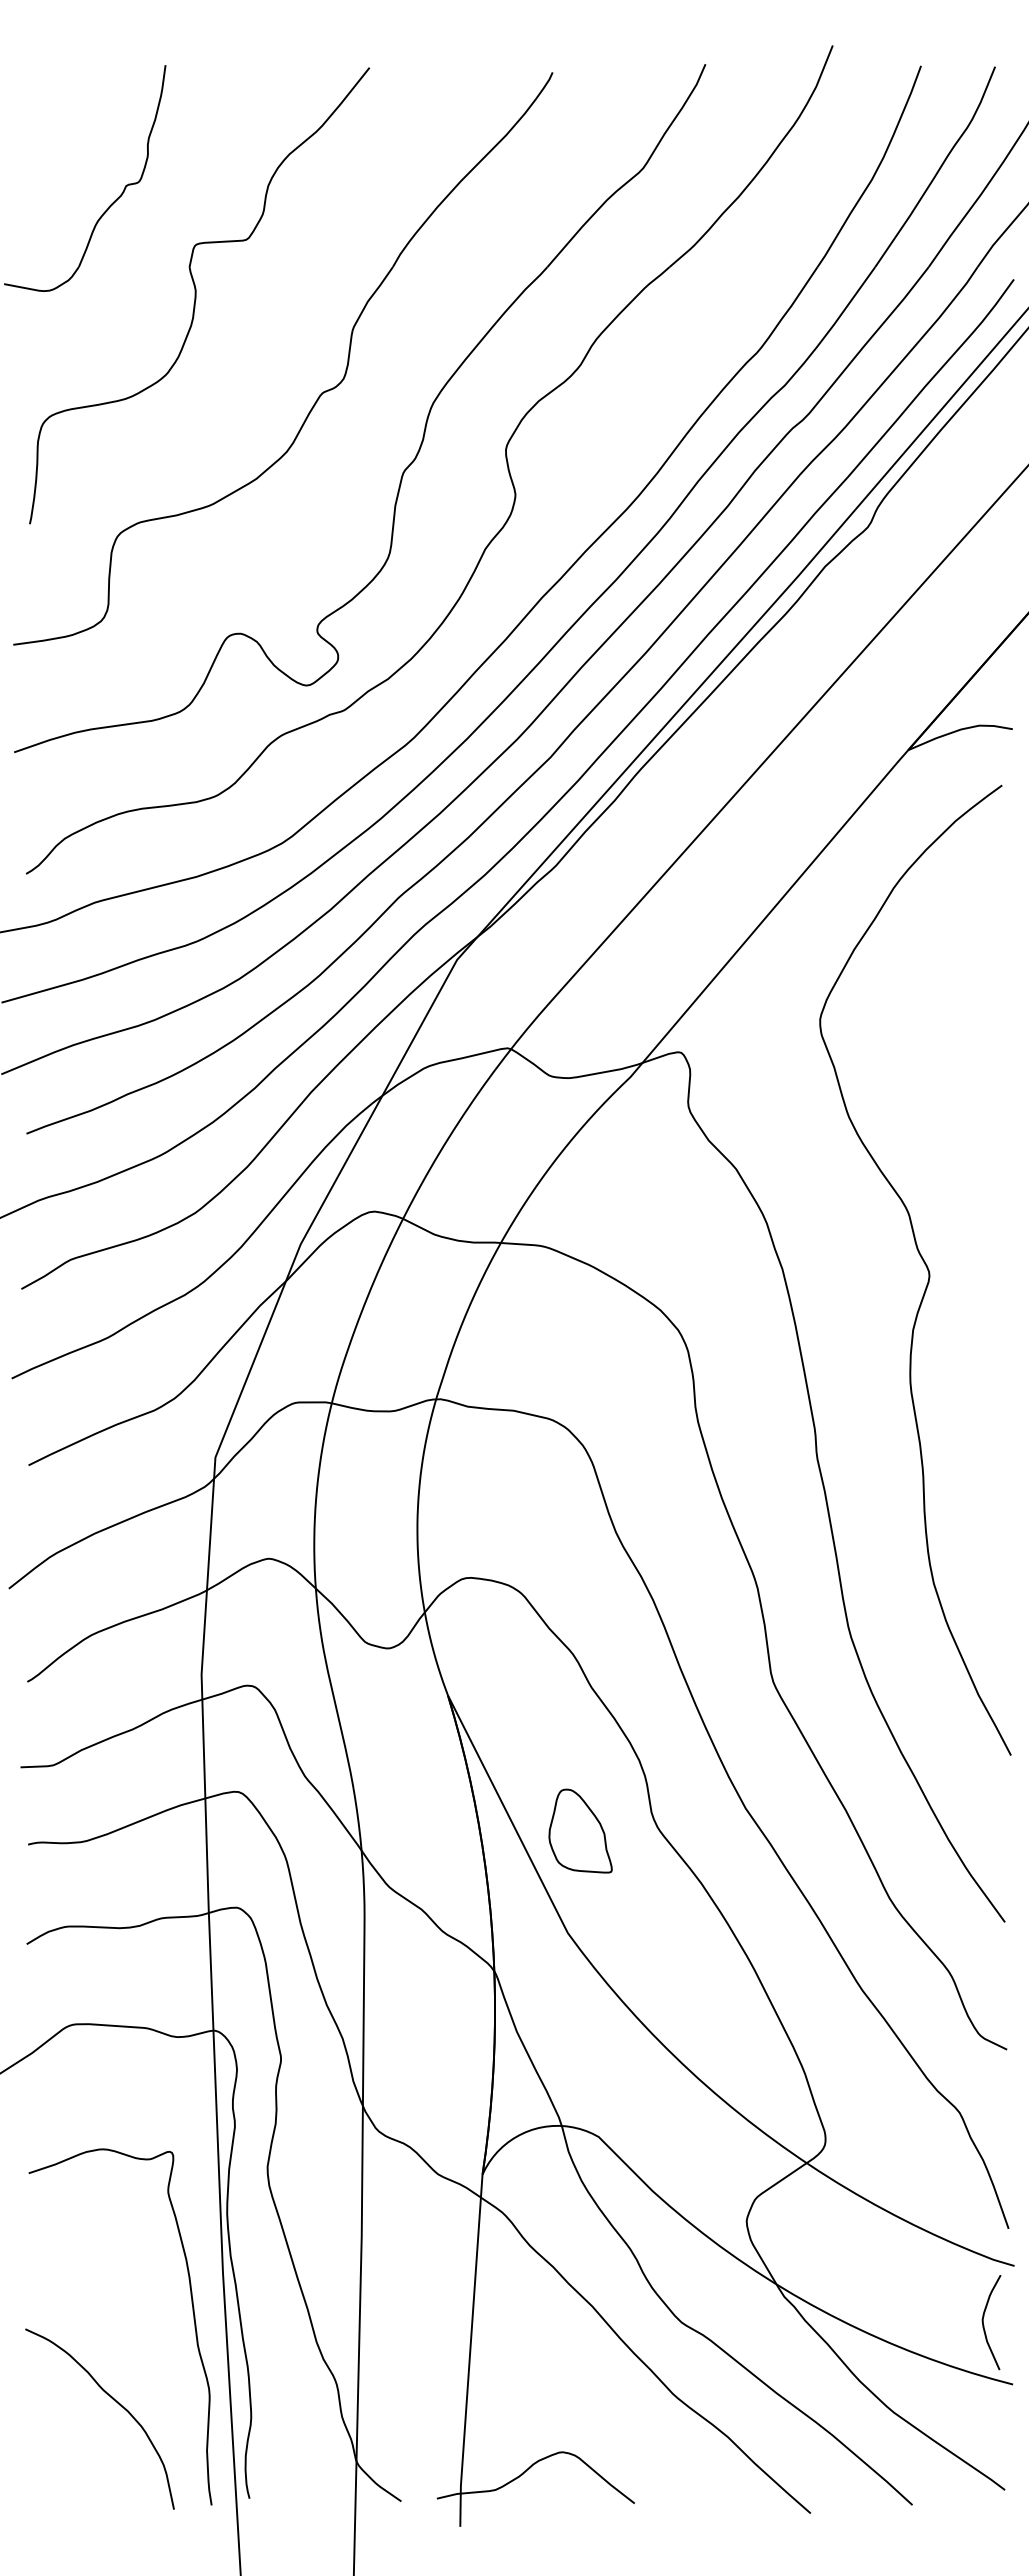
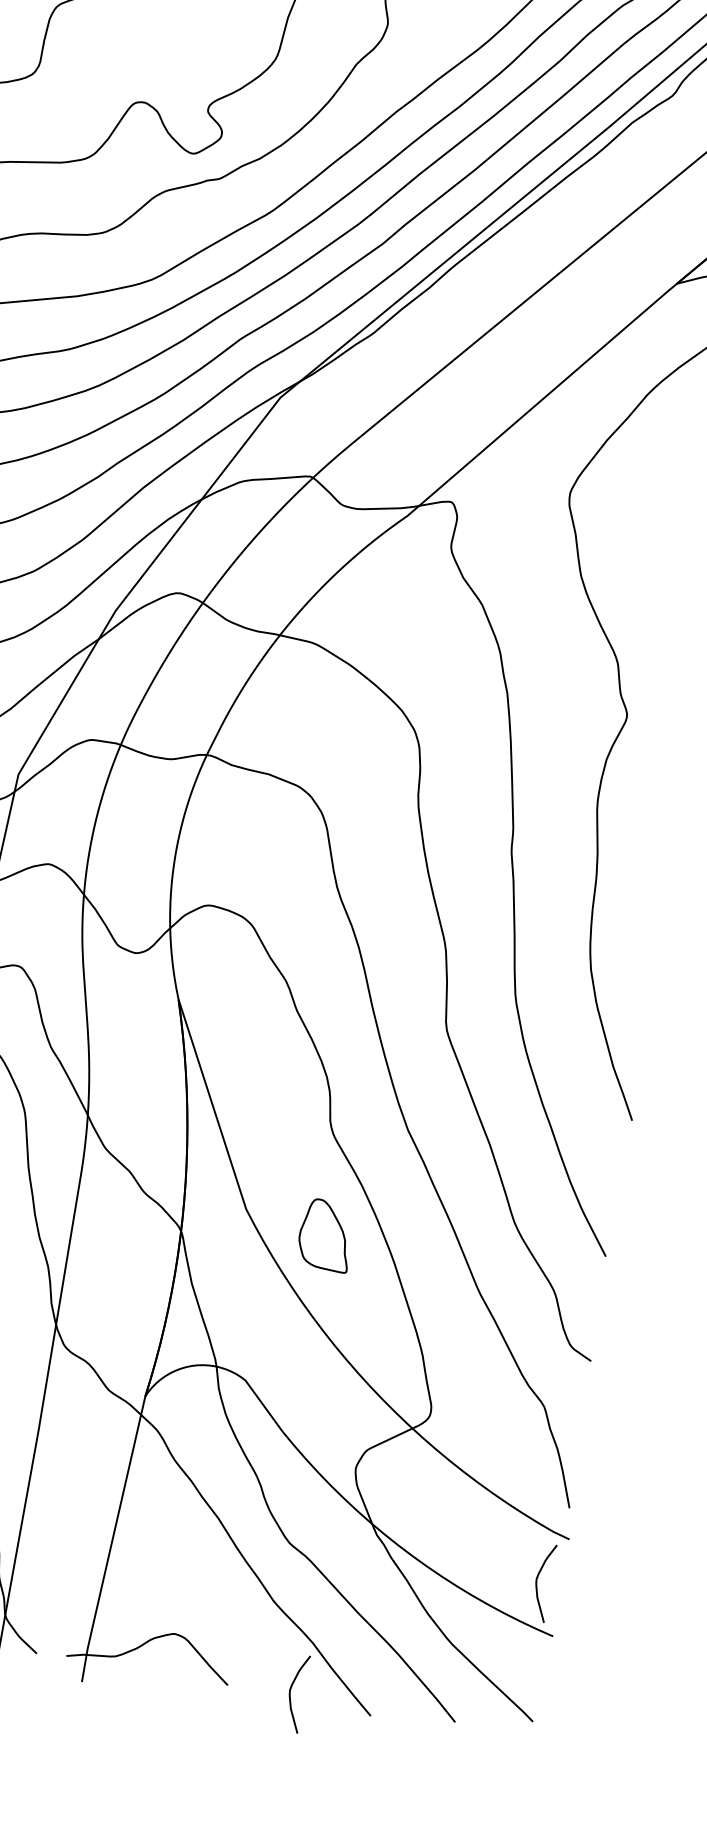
part: (580, 1830) -> (325, 1234), moved
curve: (711, 2503) -> (290, 1695), added

